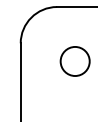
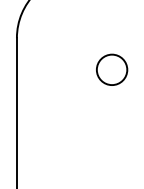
circle: (74, 61) -> (110, 69), size x0.6

